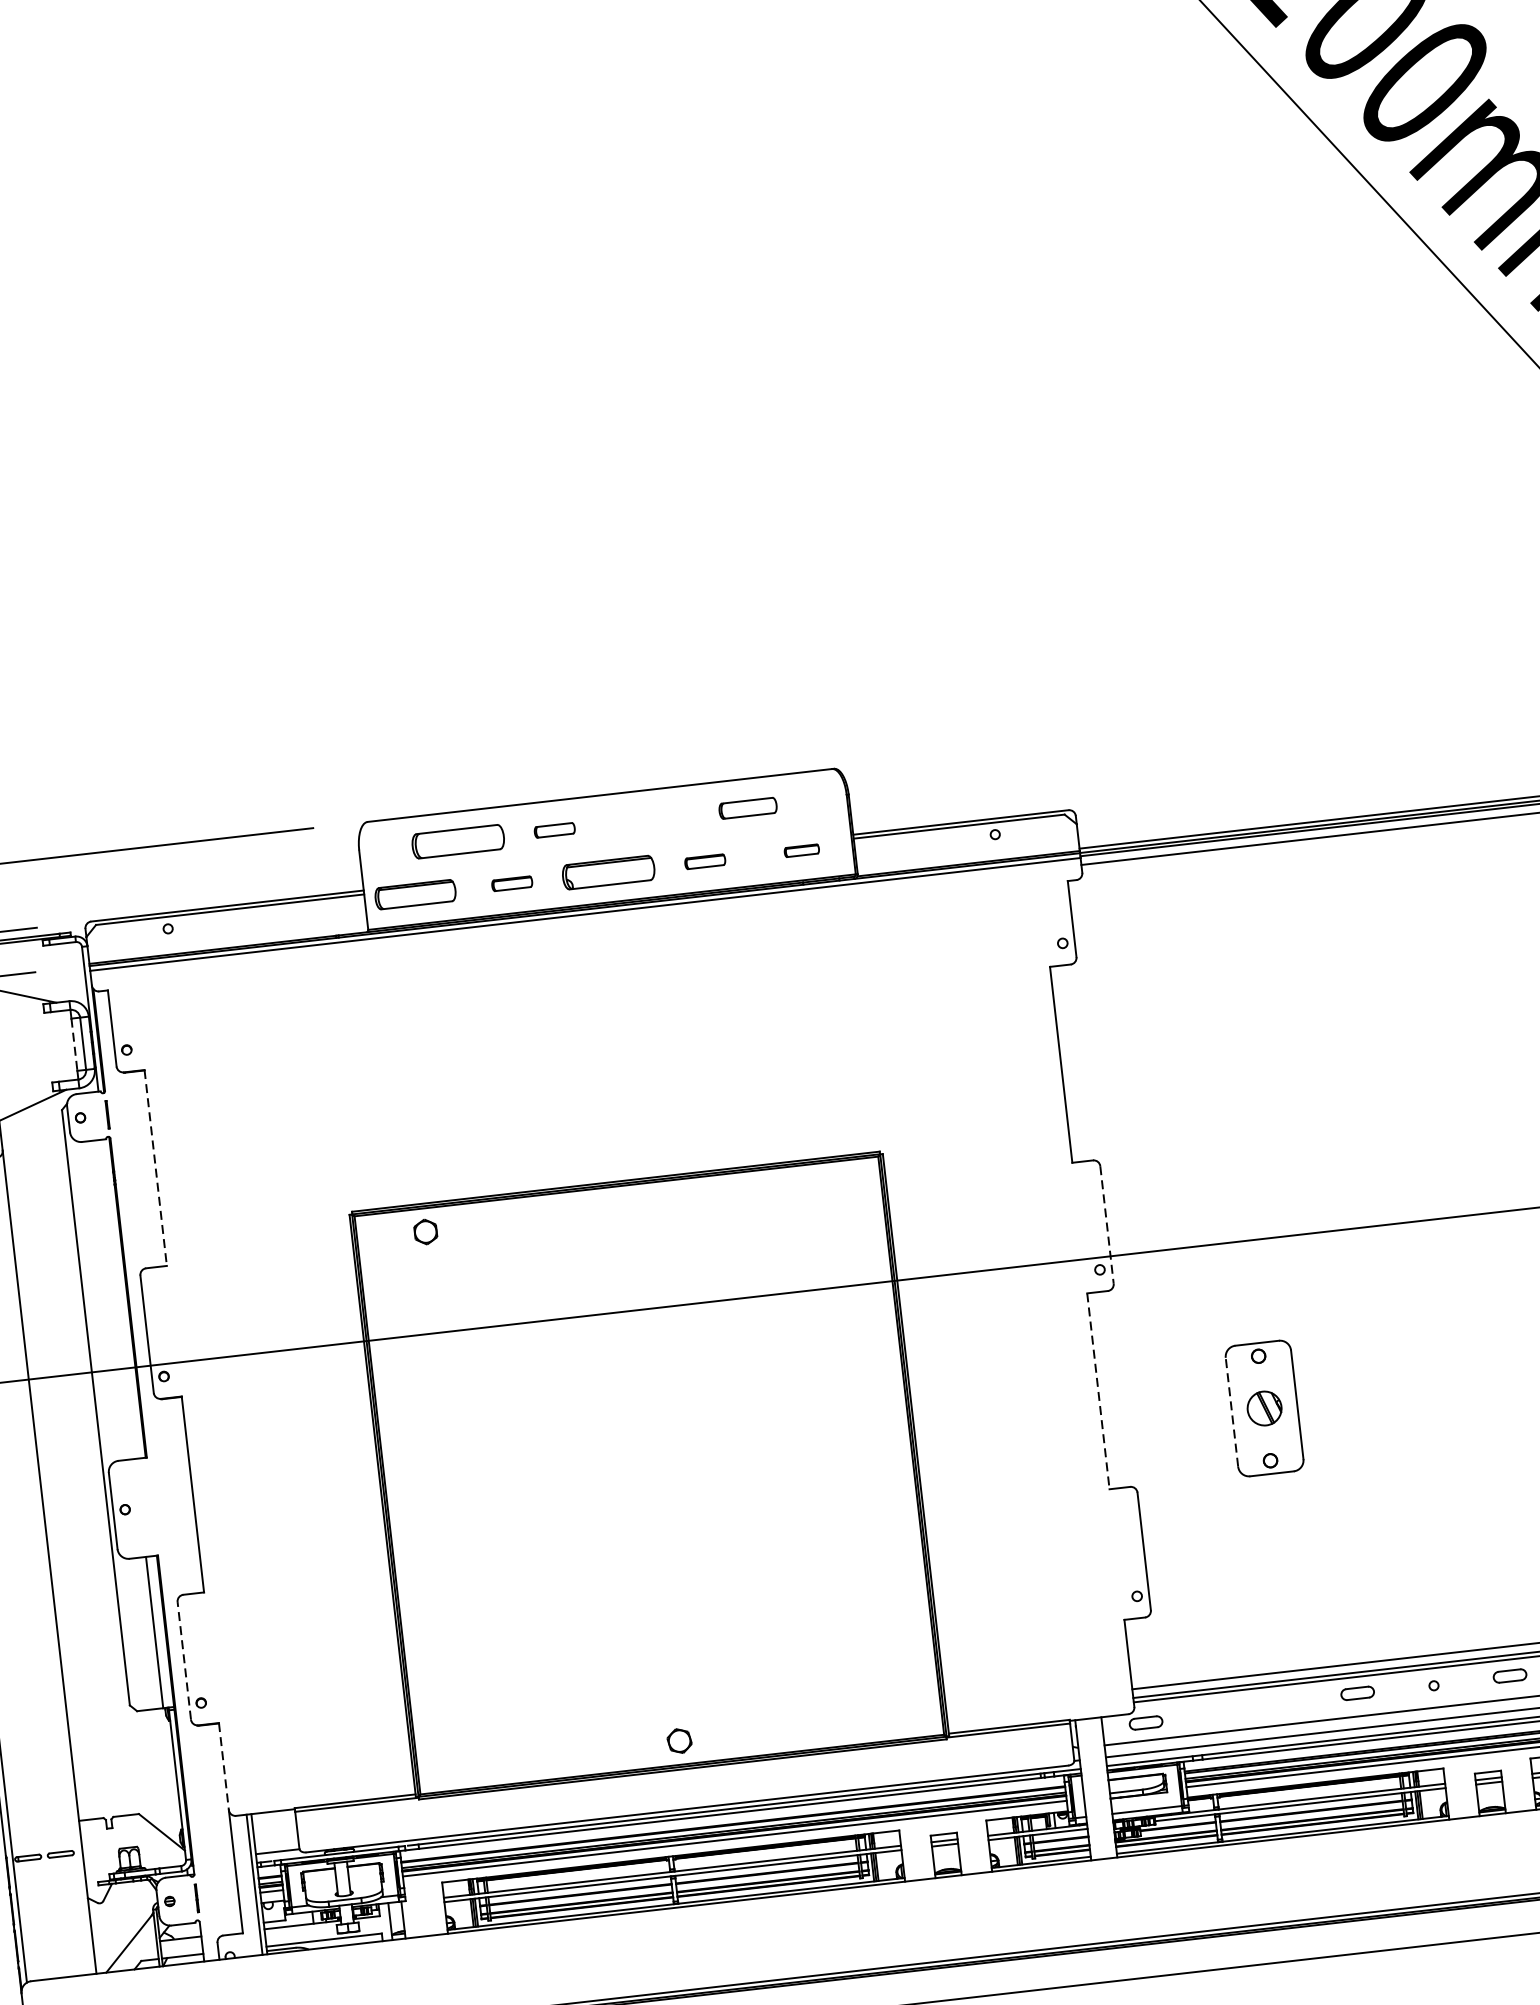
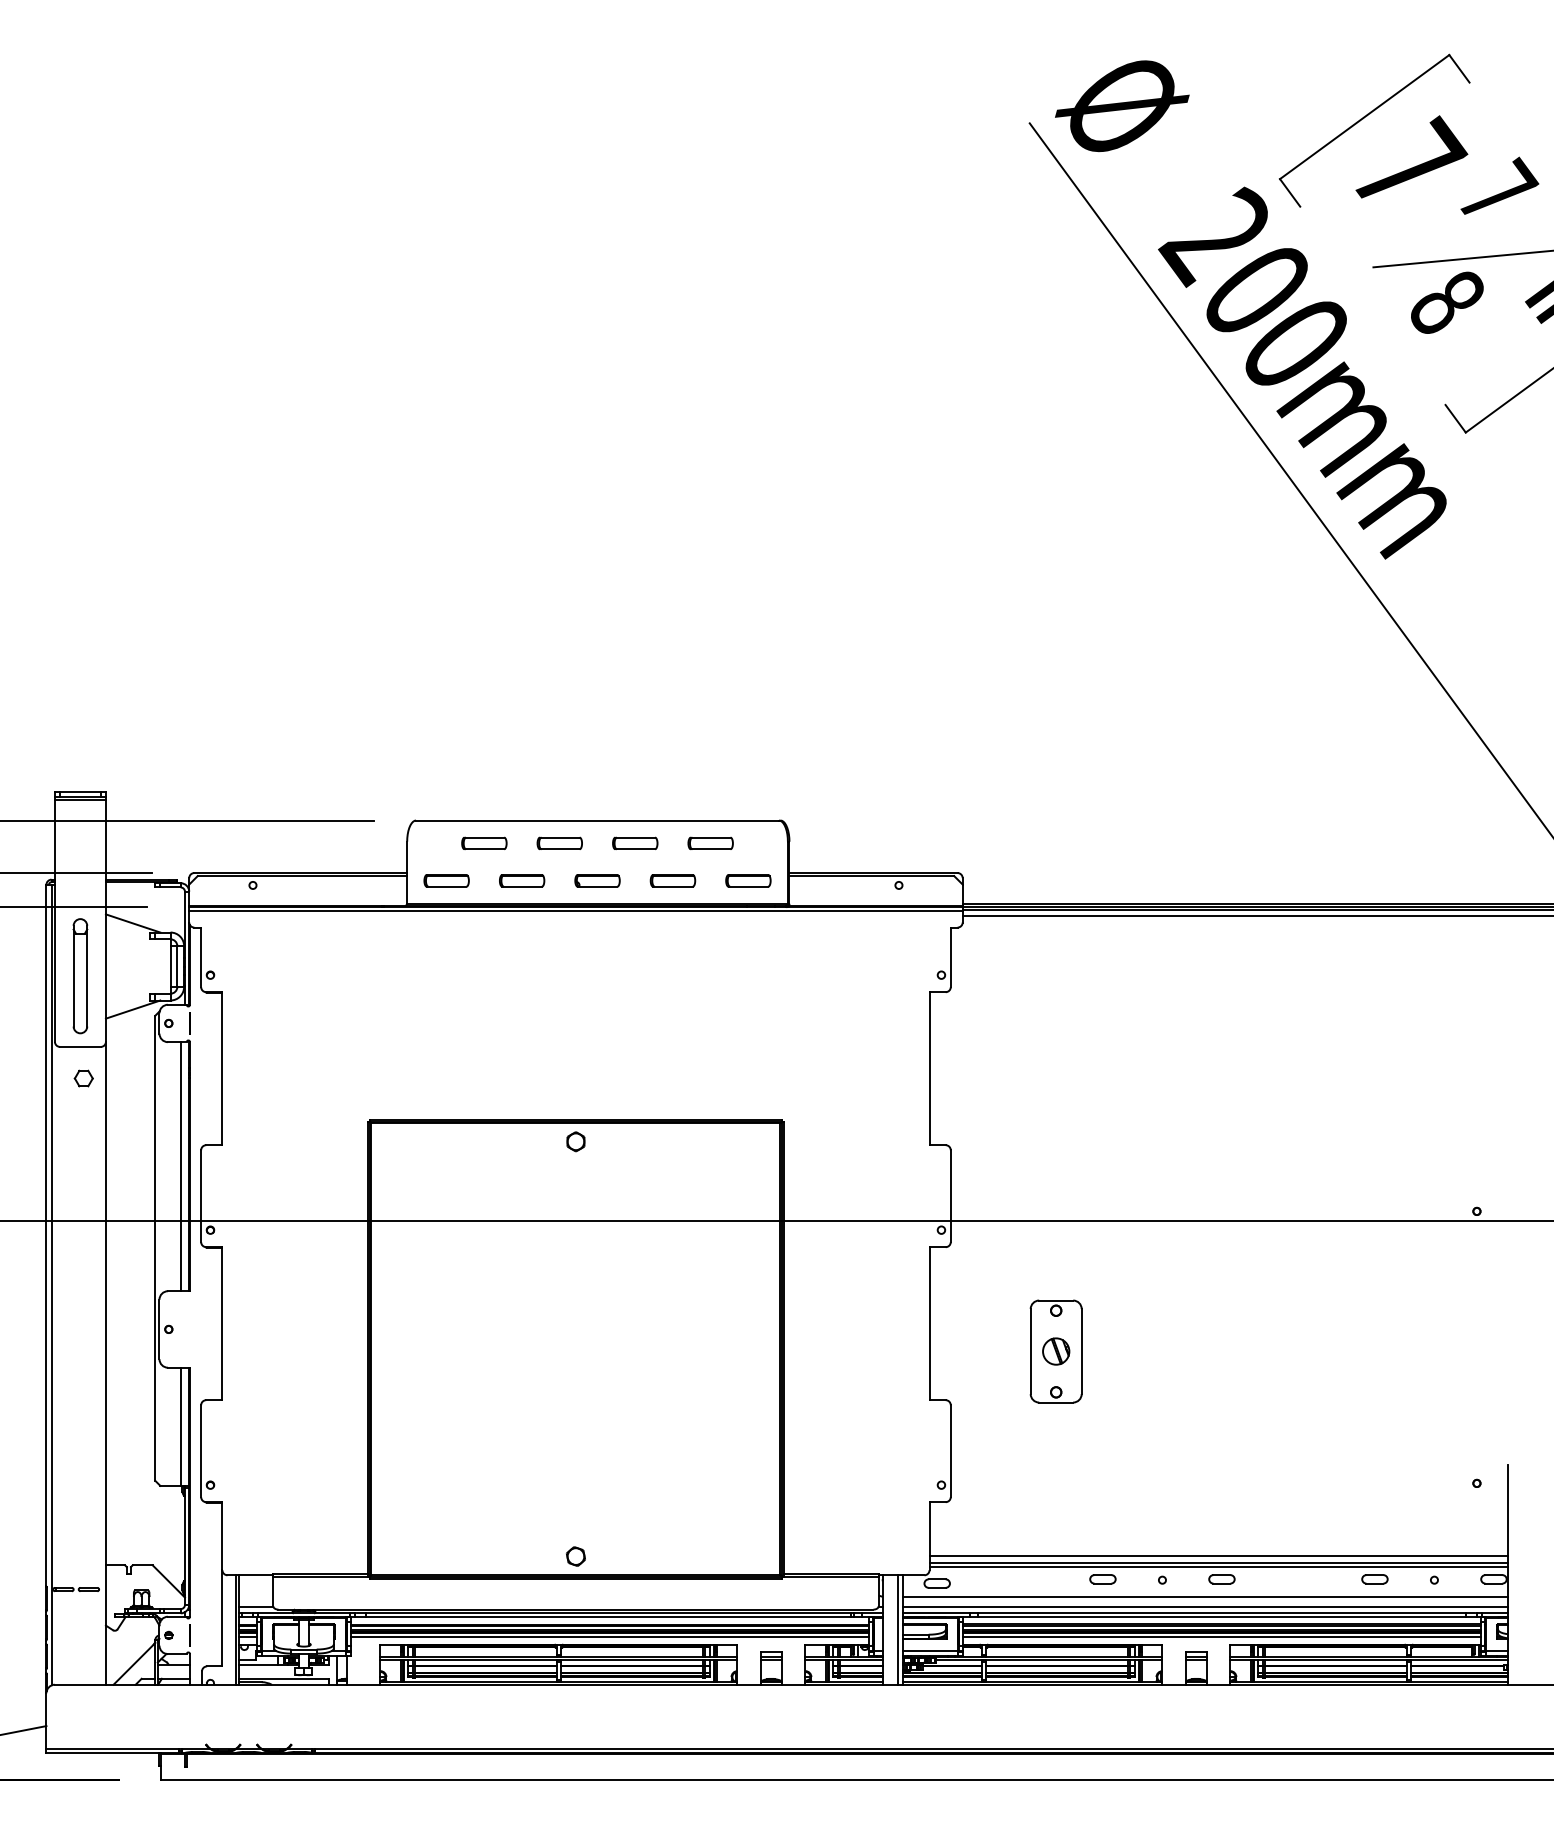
part: (651, 818) -> (635, 842), added
part: (554, 830) -> (559, 843), size x1.43
part: (458, 840) -> (484, 842), size x0.62
part: (801, 850) -> (748, 880), size x1.67
part: (704, 861) -> (672, 880), size x1.43
part: (608, 872) -> (597, 880), size x0.62
part: (512, 883) -> (522, 880), size x1.43
part: (415, 894) -> (446, 880), size x0.71
line: (74, 1045) -> (170, 967), dashed -> solid
line: (155, 1169) -> (222, 1069), dashed -> solid
line: (1106, 1225) -> (950, 1196), dashed -> solid
part: (425, 1231) -> (575, 1141), moved
line: (116, 1299) -> (180, 1166), added
line: (1098, 1392) -> (929, 1324), dashed -> solid
line: (1231, 1412) -> (1030, 1351), dashed -> solid
line: (184, 1661) -> (201, 1451), dashed -> solid
line: (224, 1766) -> (222, 1536), dashed -> solid
line: (1103, 1787) -> (898, 1629), added

